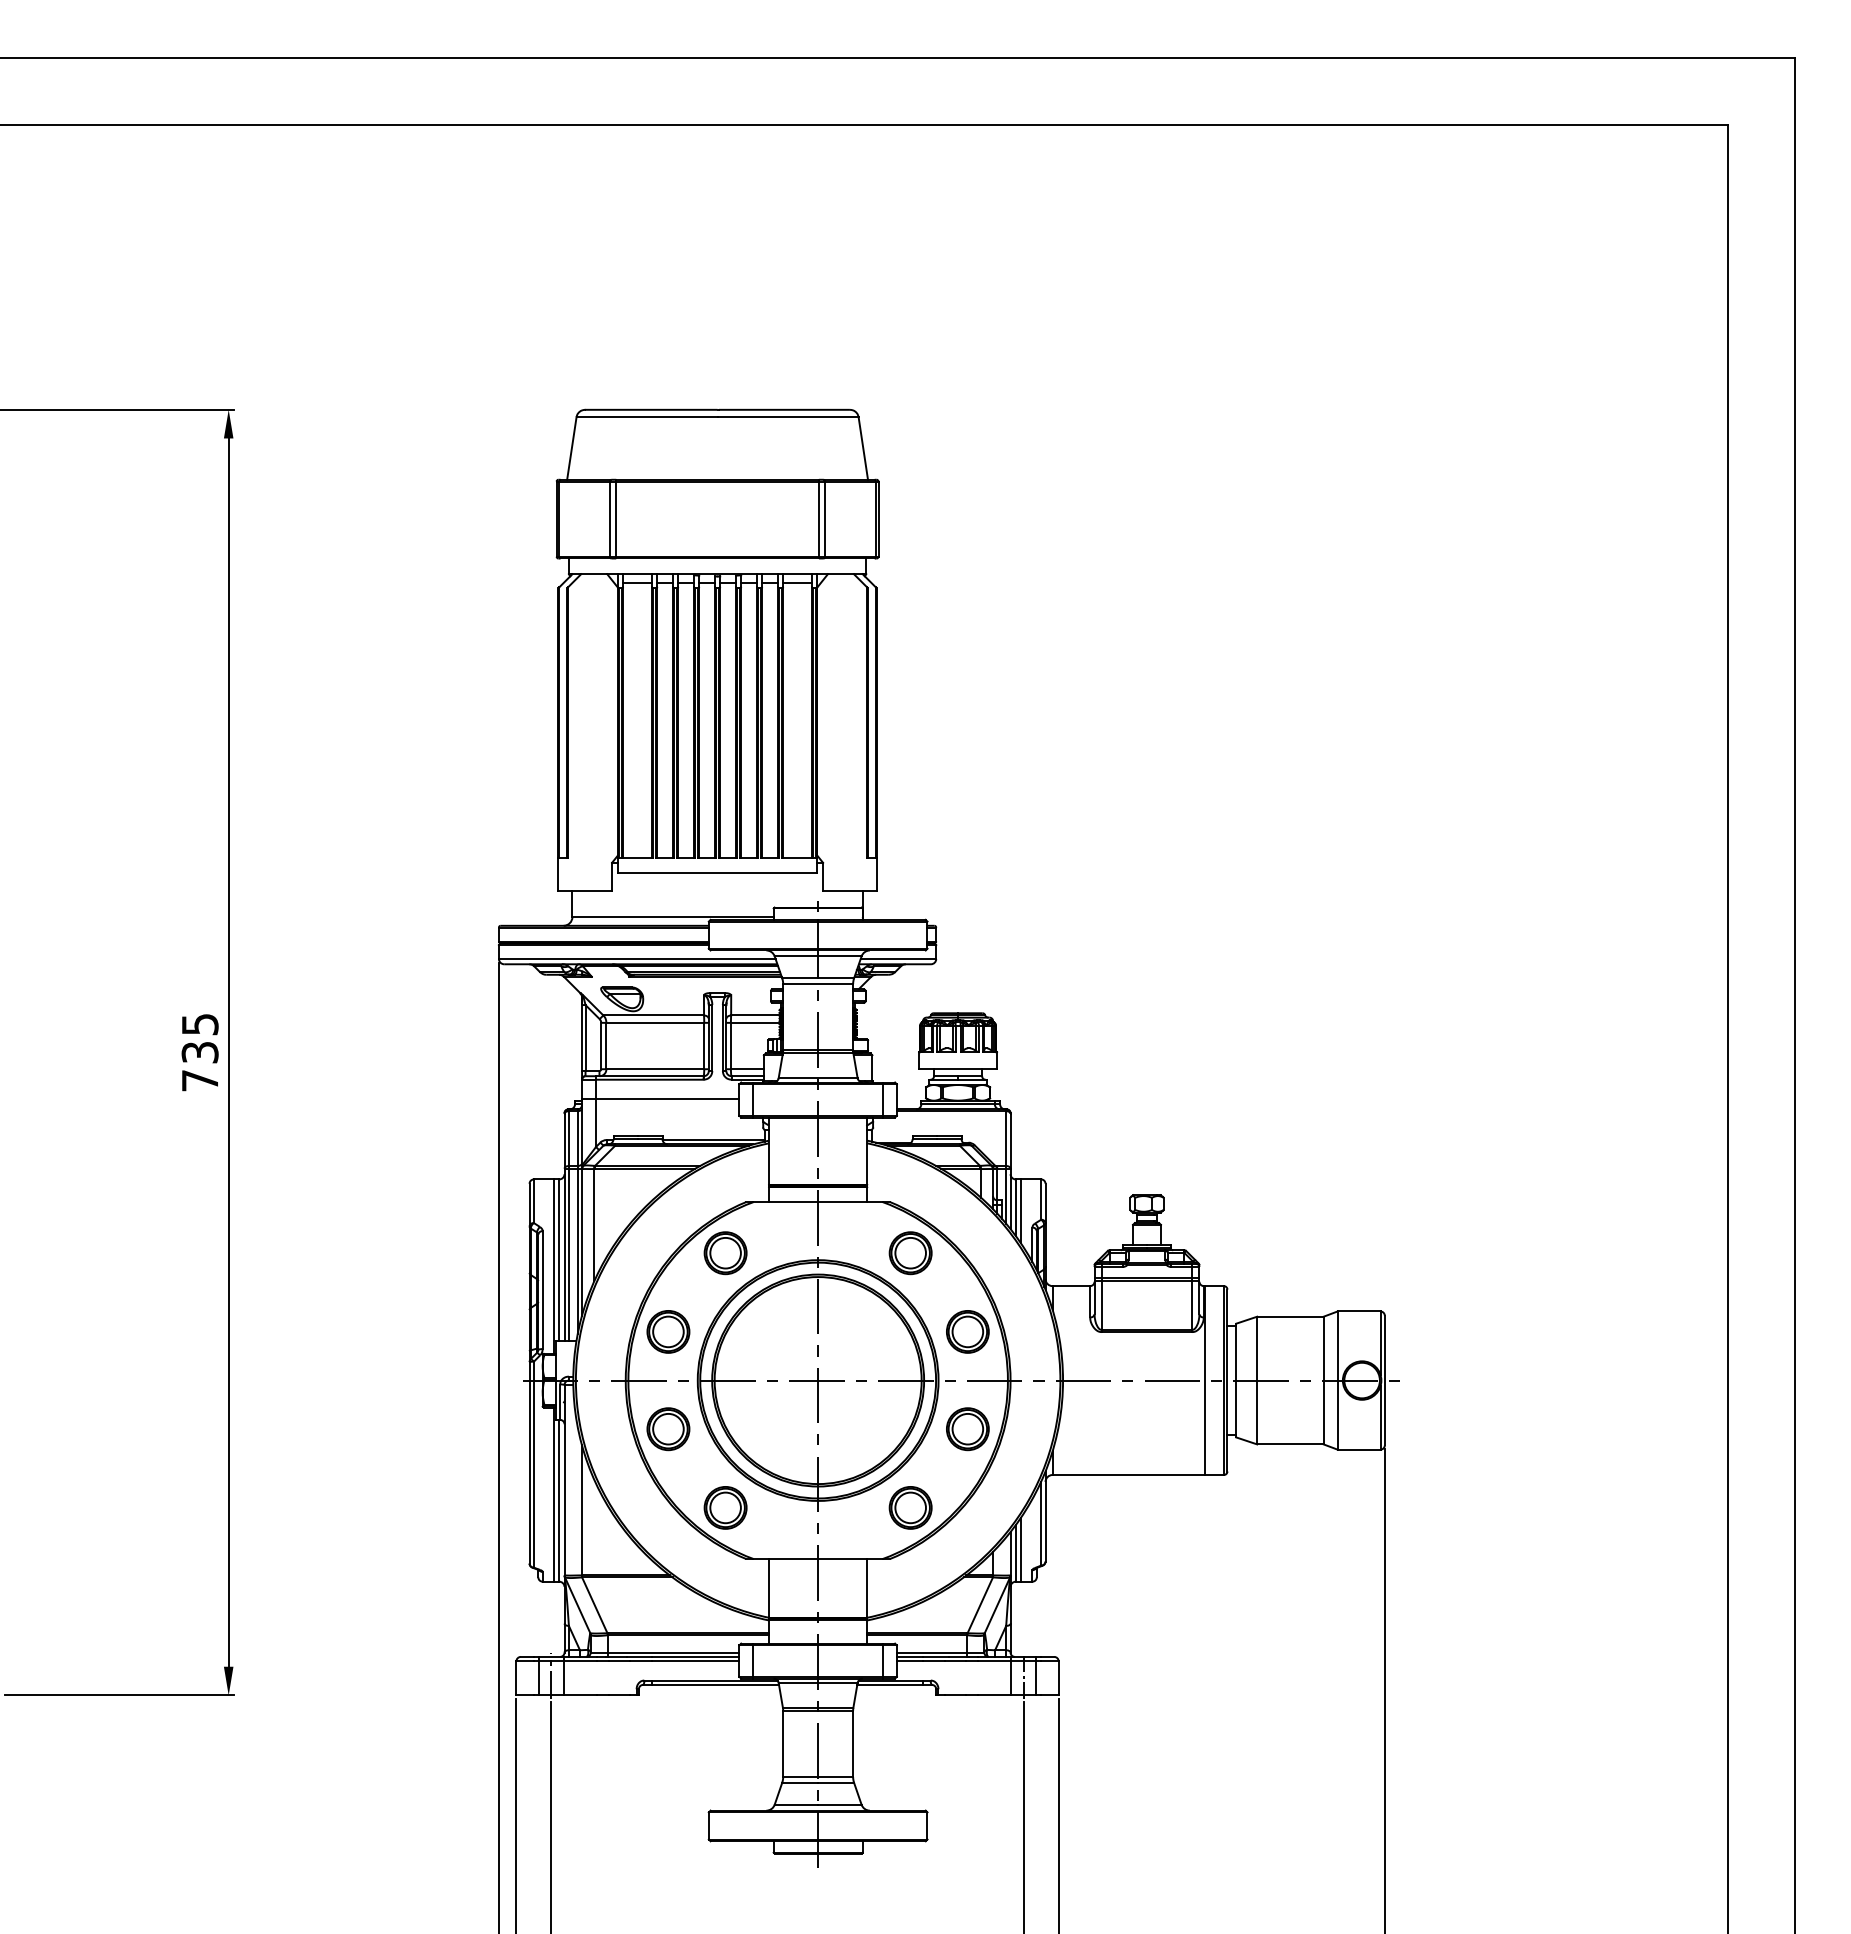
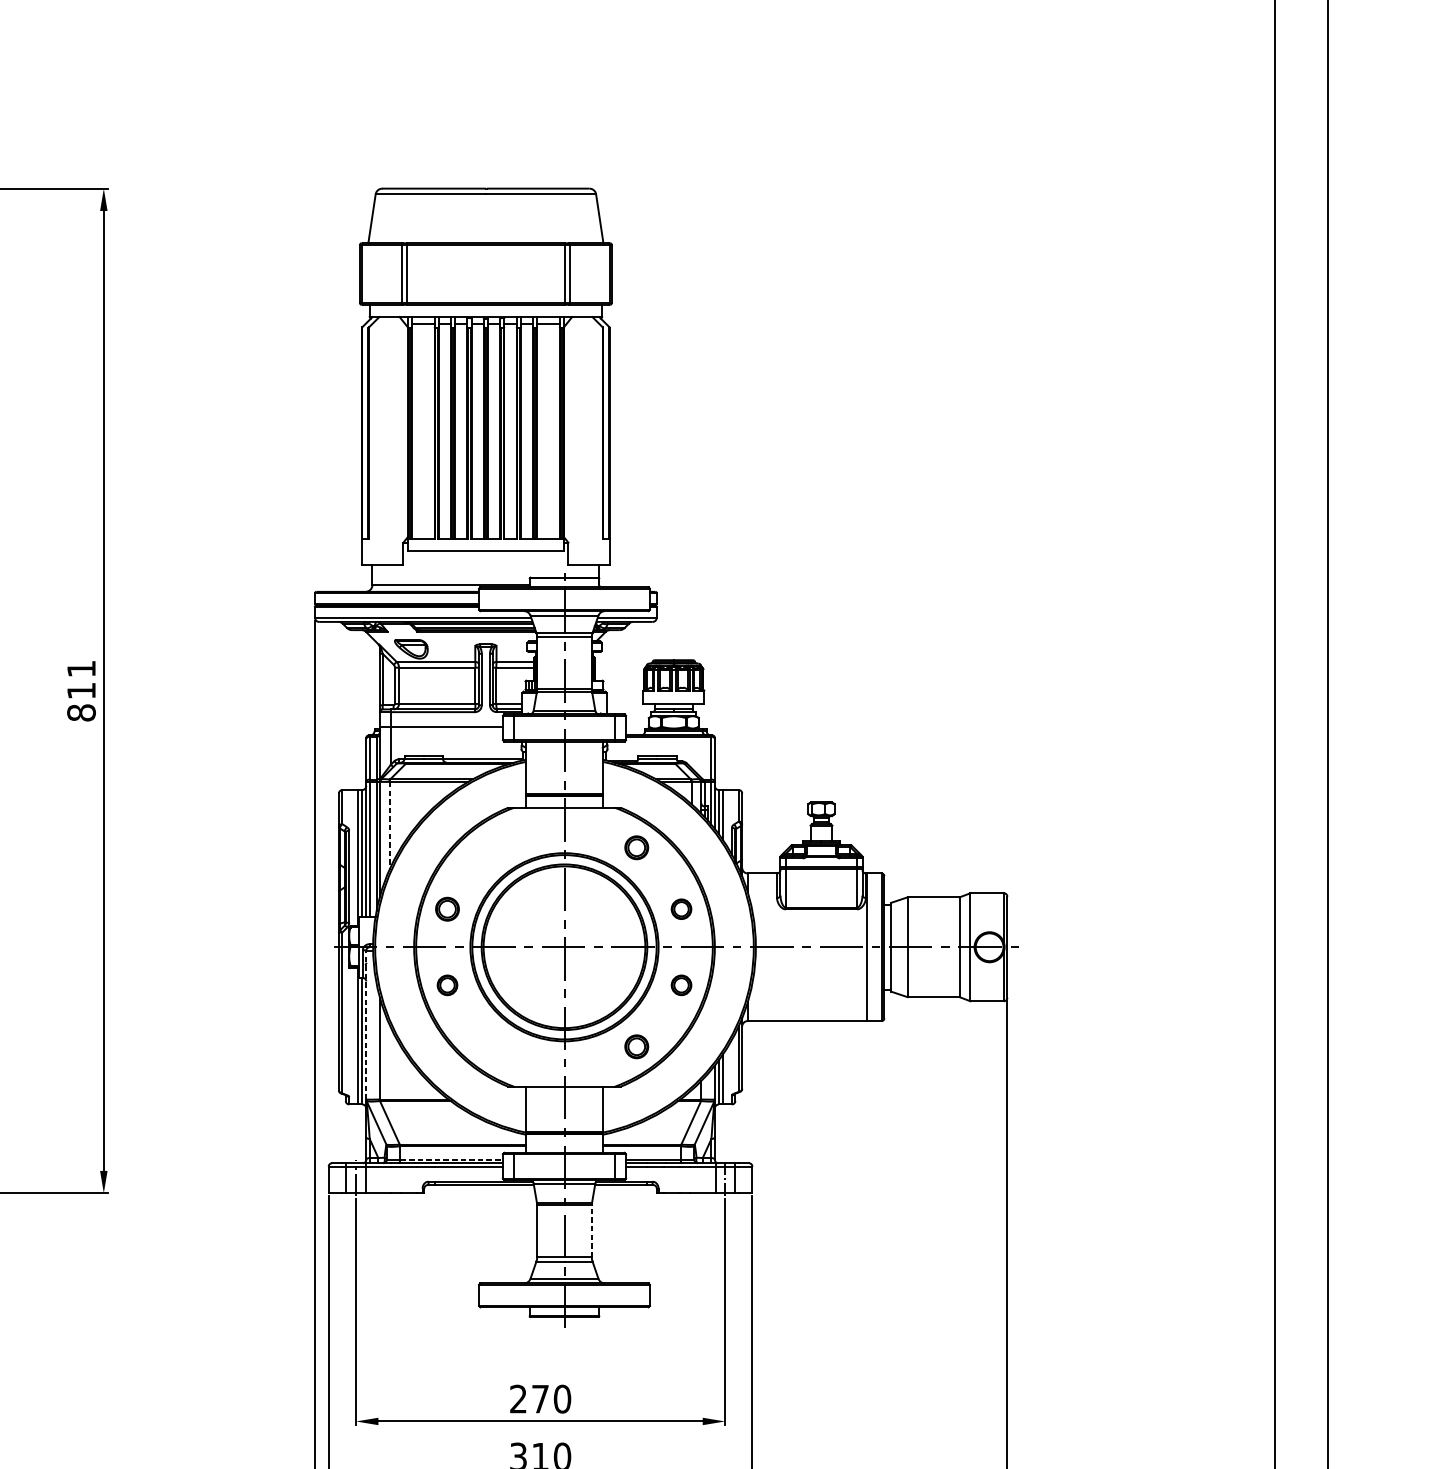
text: (199, 1052) -> (81, 690), 735 -> 811
line: (594, 1225) -> (389, 826), solid -> dashed
part: (725, 1253) -> (492, 847), removed
part: (910, 1253) -> (636, 847), size x0.7
part: (668, 1331) -> (447, 908), size x0.7
part: (967, 1331) -> (681, 908), size x0.6
part: (668, 1429) -> (447, 985), size x0.6
part: (967, 1429) -> (681, 985), size x0.6
line: (564, 1479) -> (366, 1024), solid -> dashed
part: (725, 1507) -> (492, 1046), removed
part: (910, 1507) -> (636, 1046), size x0.7
line: (673, 1652) -> (451, 1159), solid -> dashed
line: (853, 1743) -> (592, 1230), solid -> dashed

